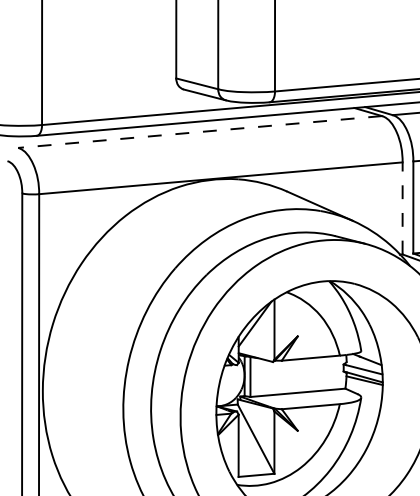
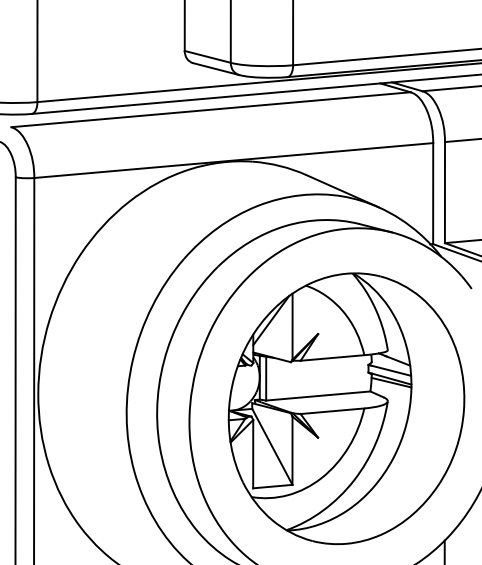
line: (199, 131) -> (210, 109), dashed -> solid
line: (402, 208) -> (433, 193), dashed -> solid

